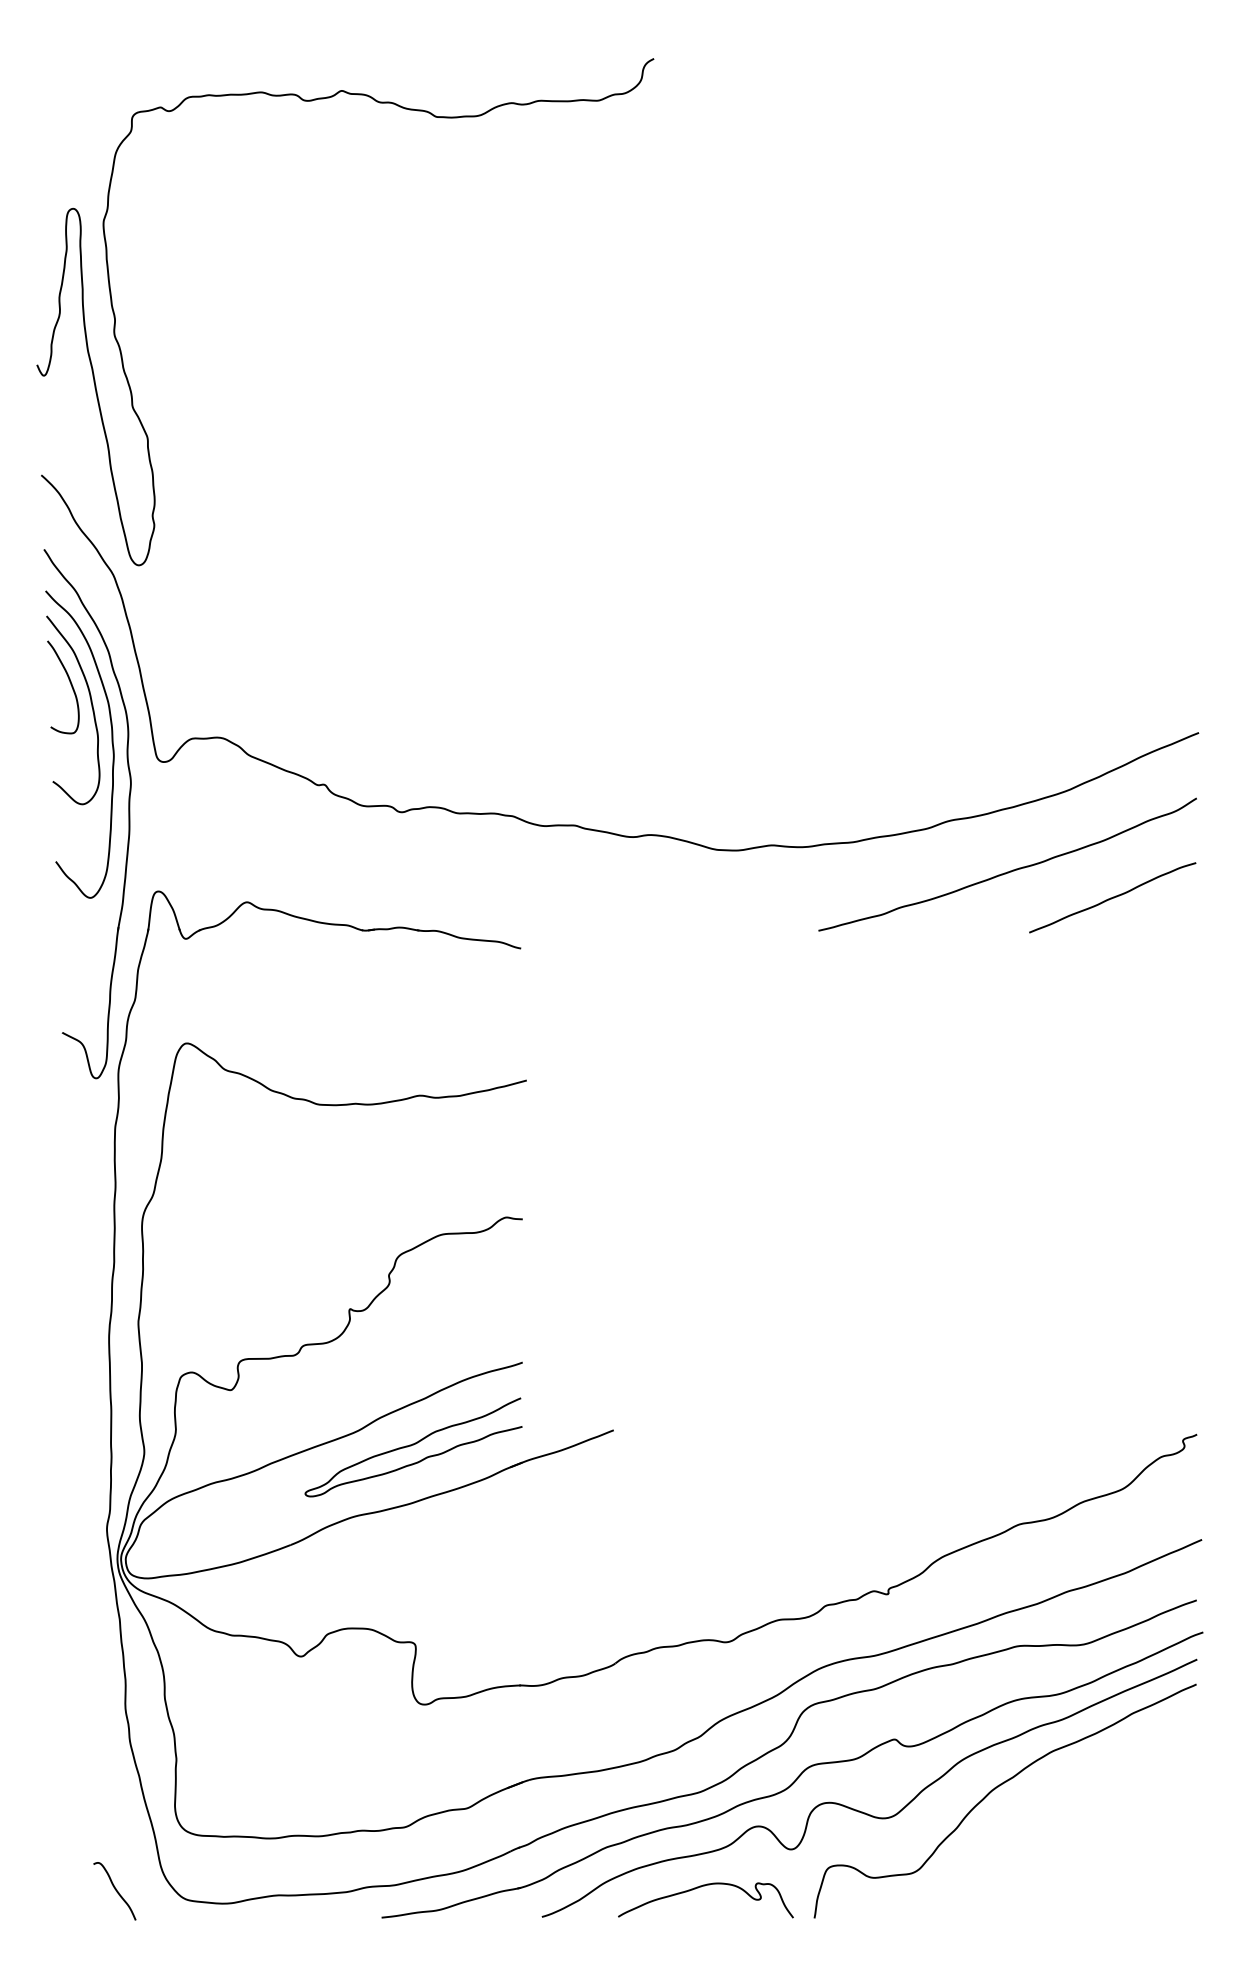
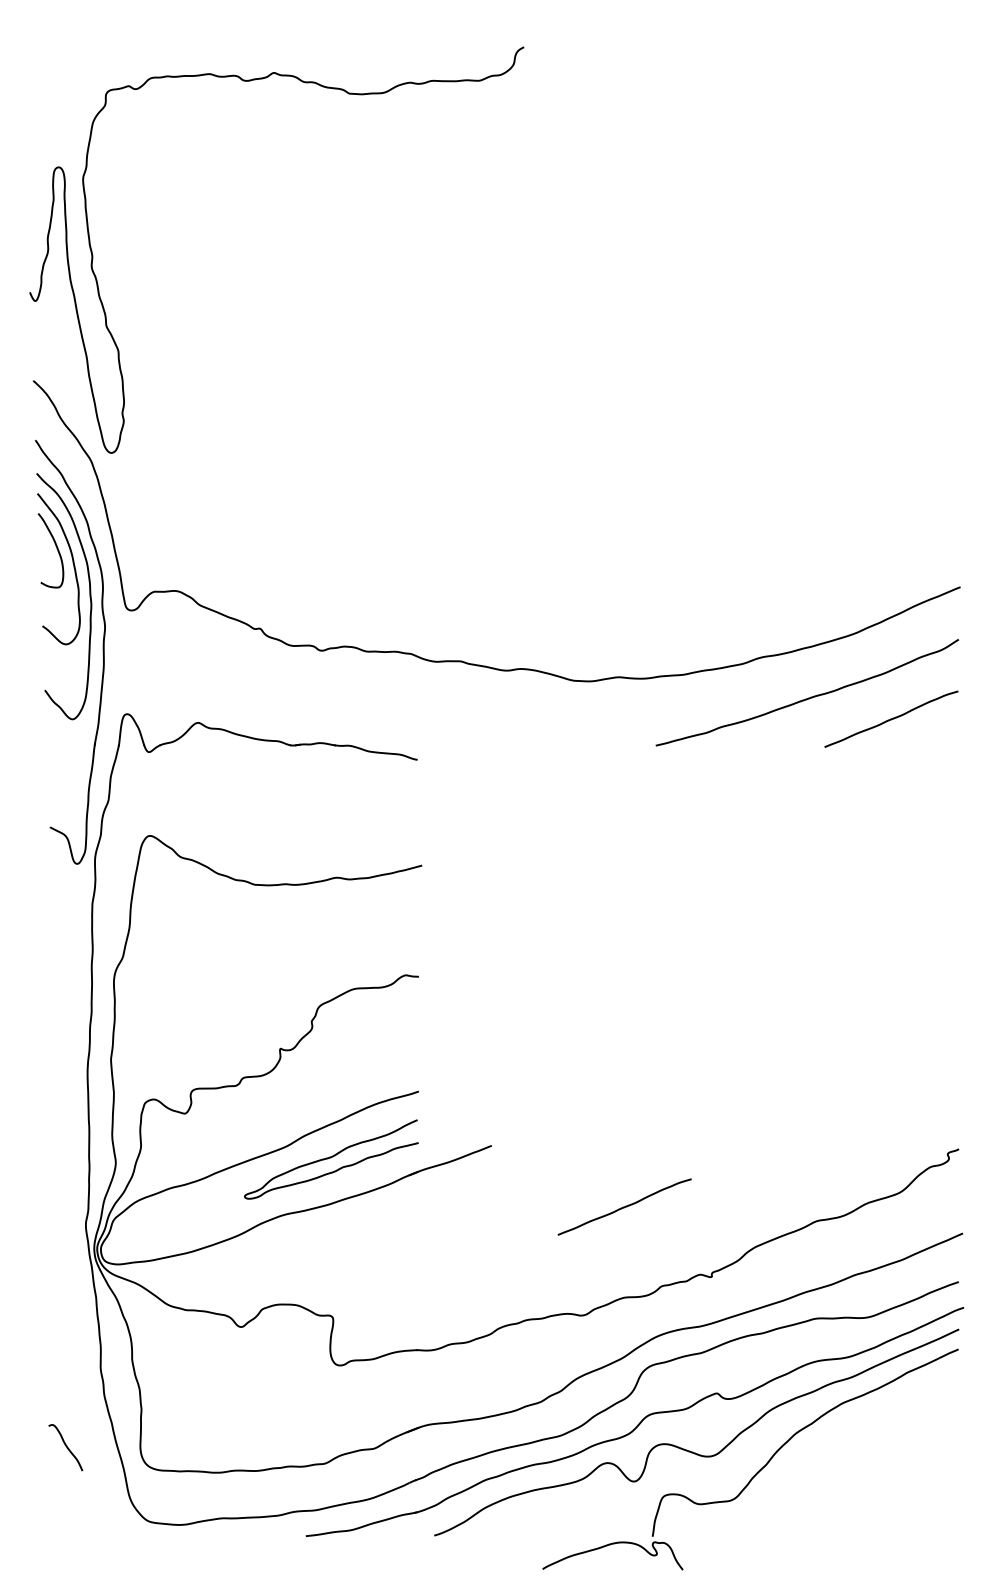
curve: (779, 1506) -> (624, 1206), added
curve: (701, 1887) -> (609, 1545), moved
curve: (115, 1890) -> (66, 1447), moved

